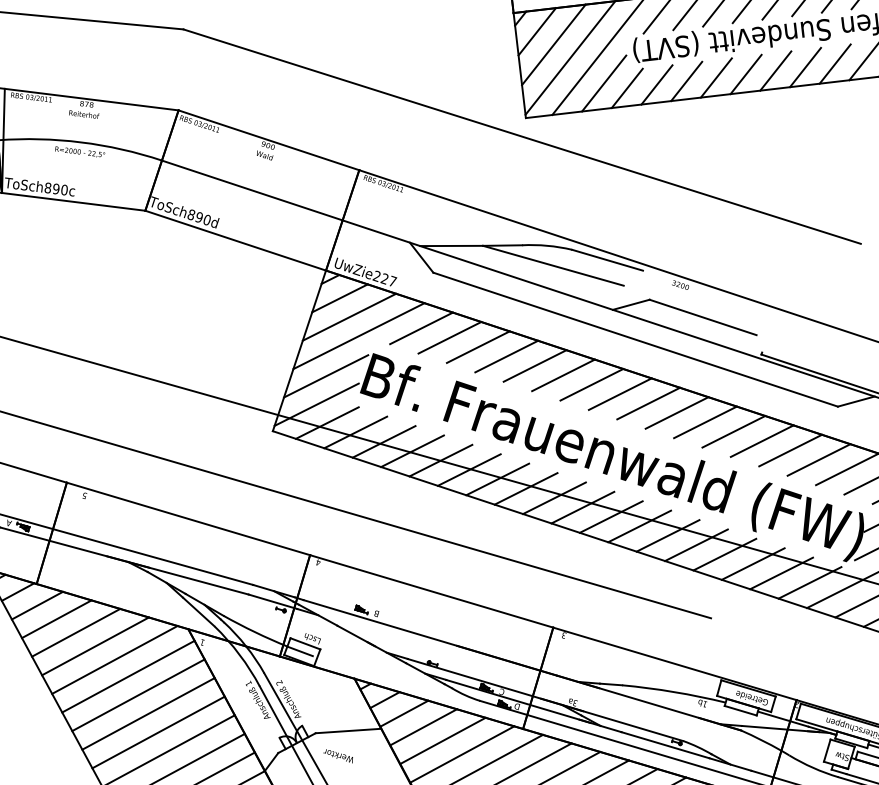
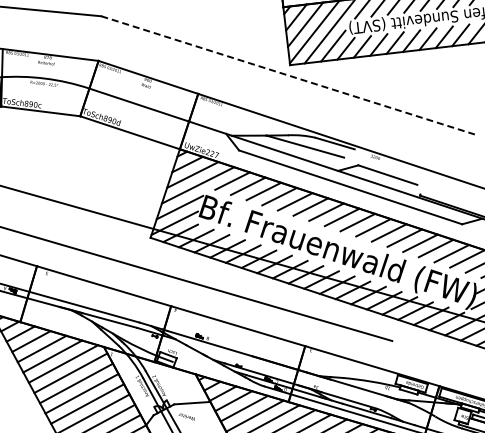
line: (522, 136) -> (288, 75), solid -> dashed

